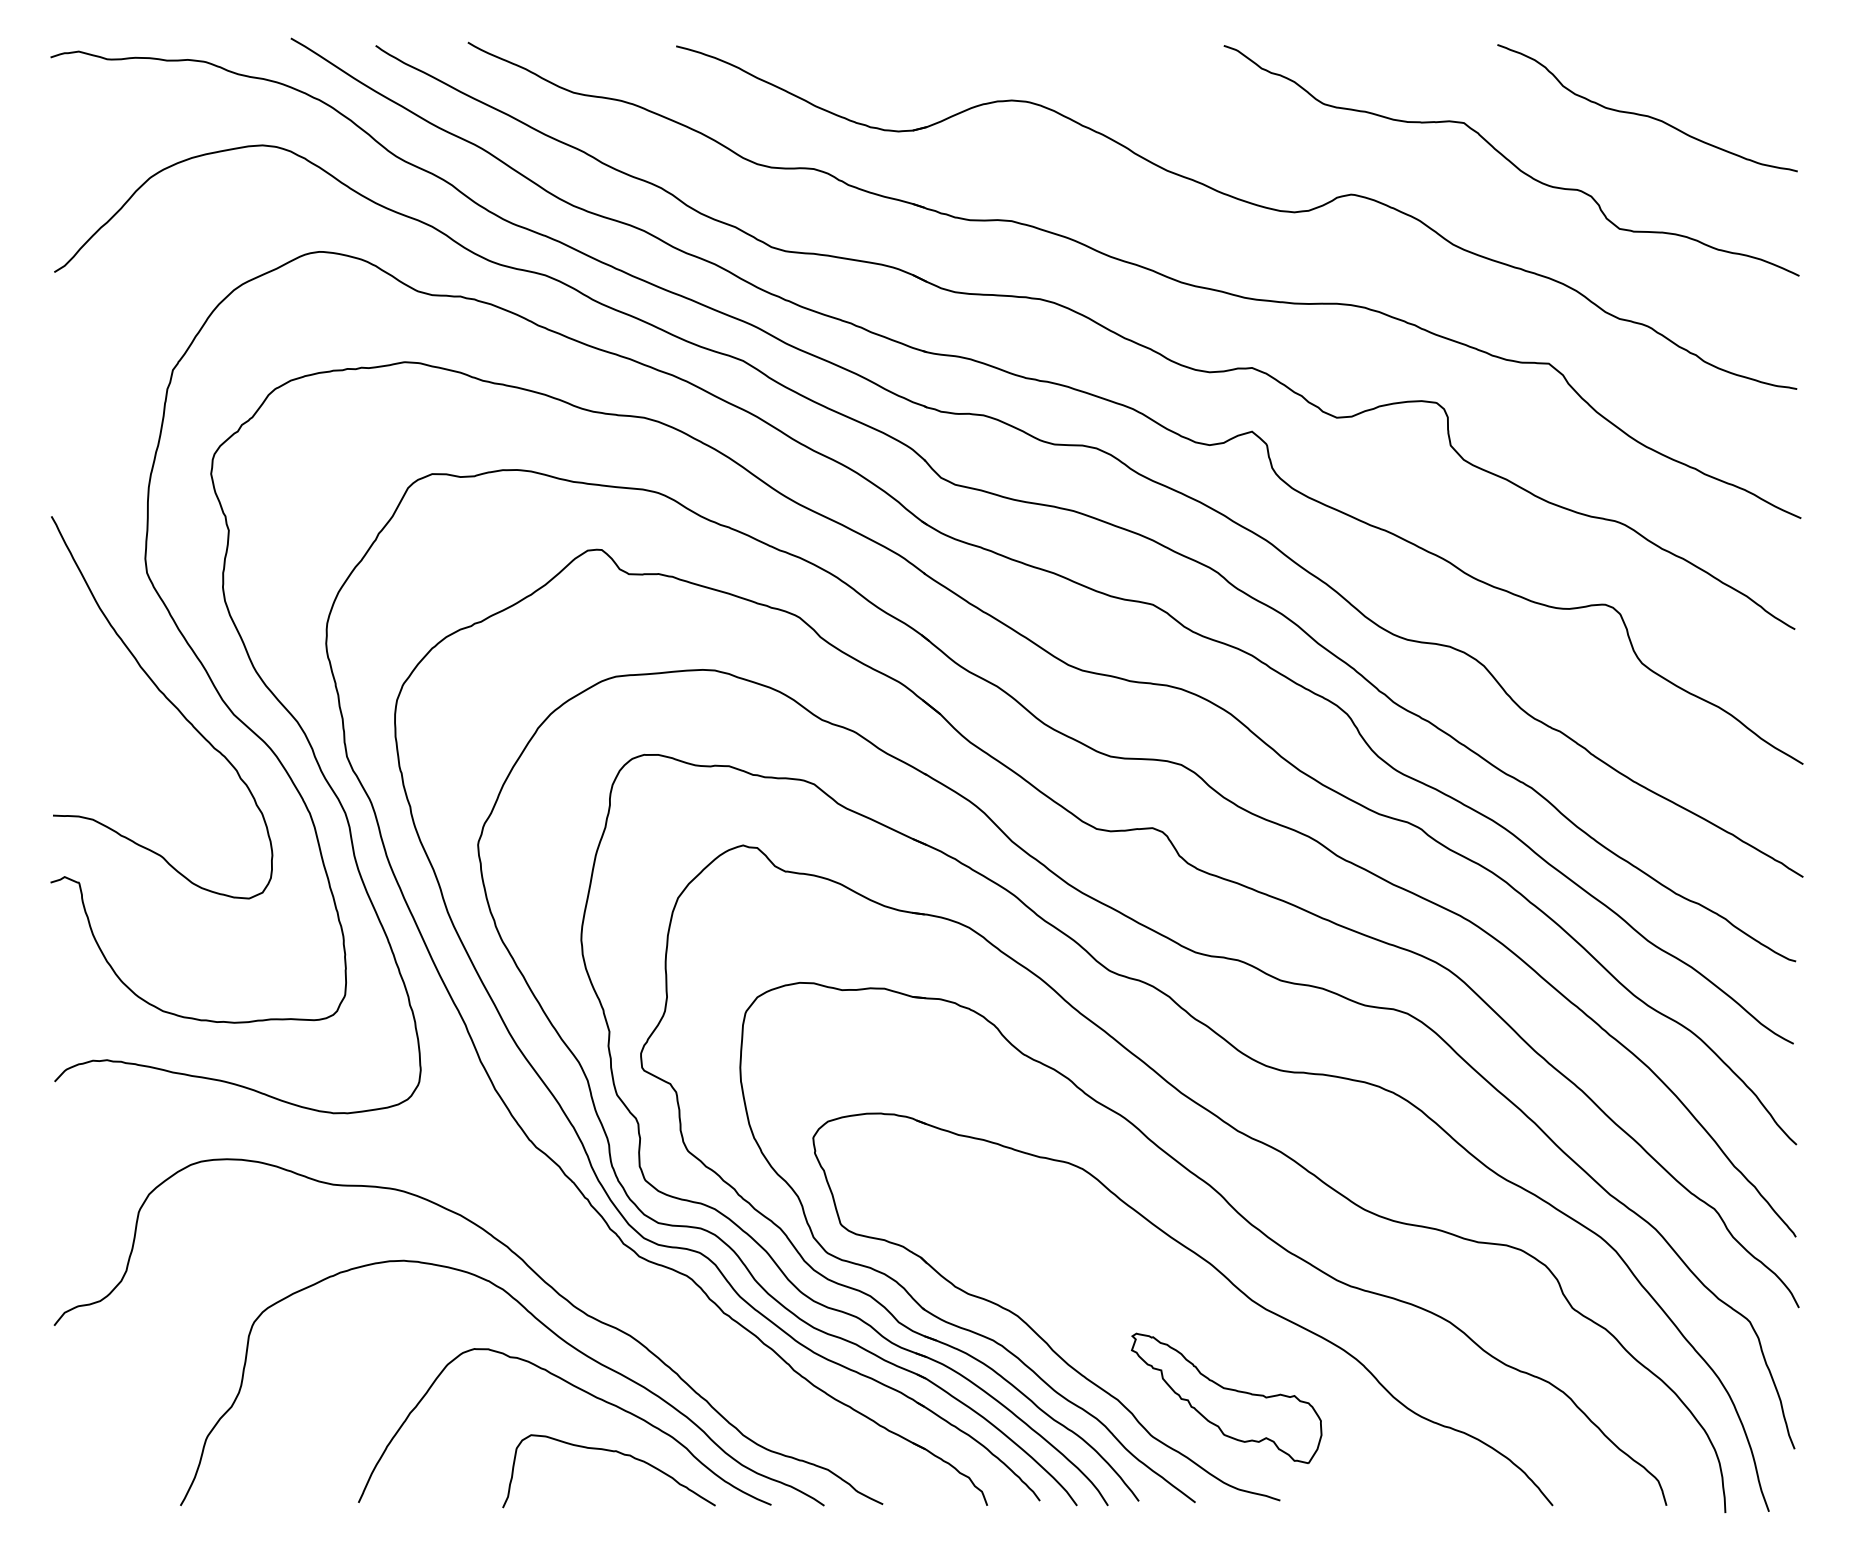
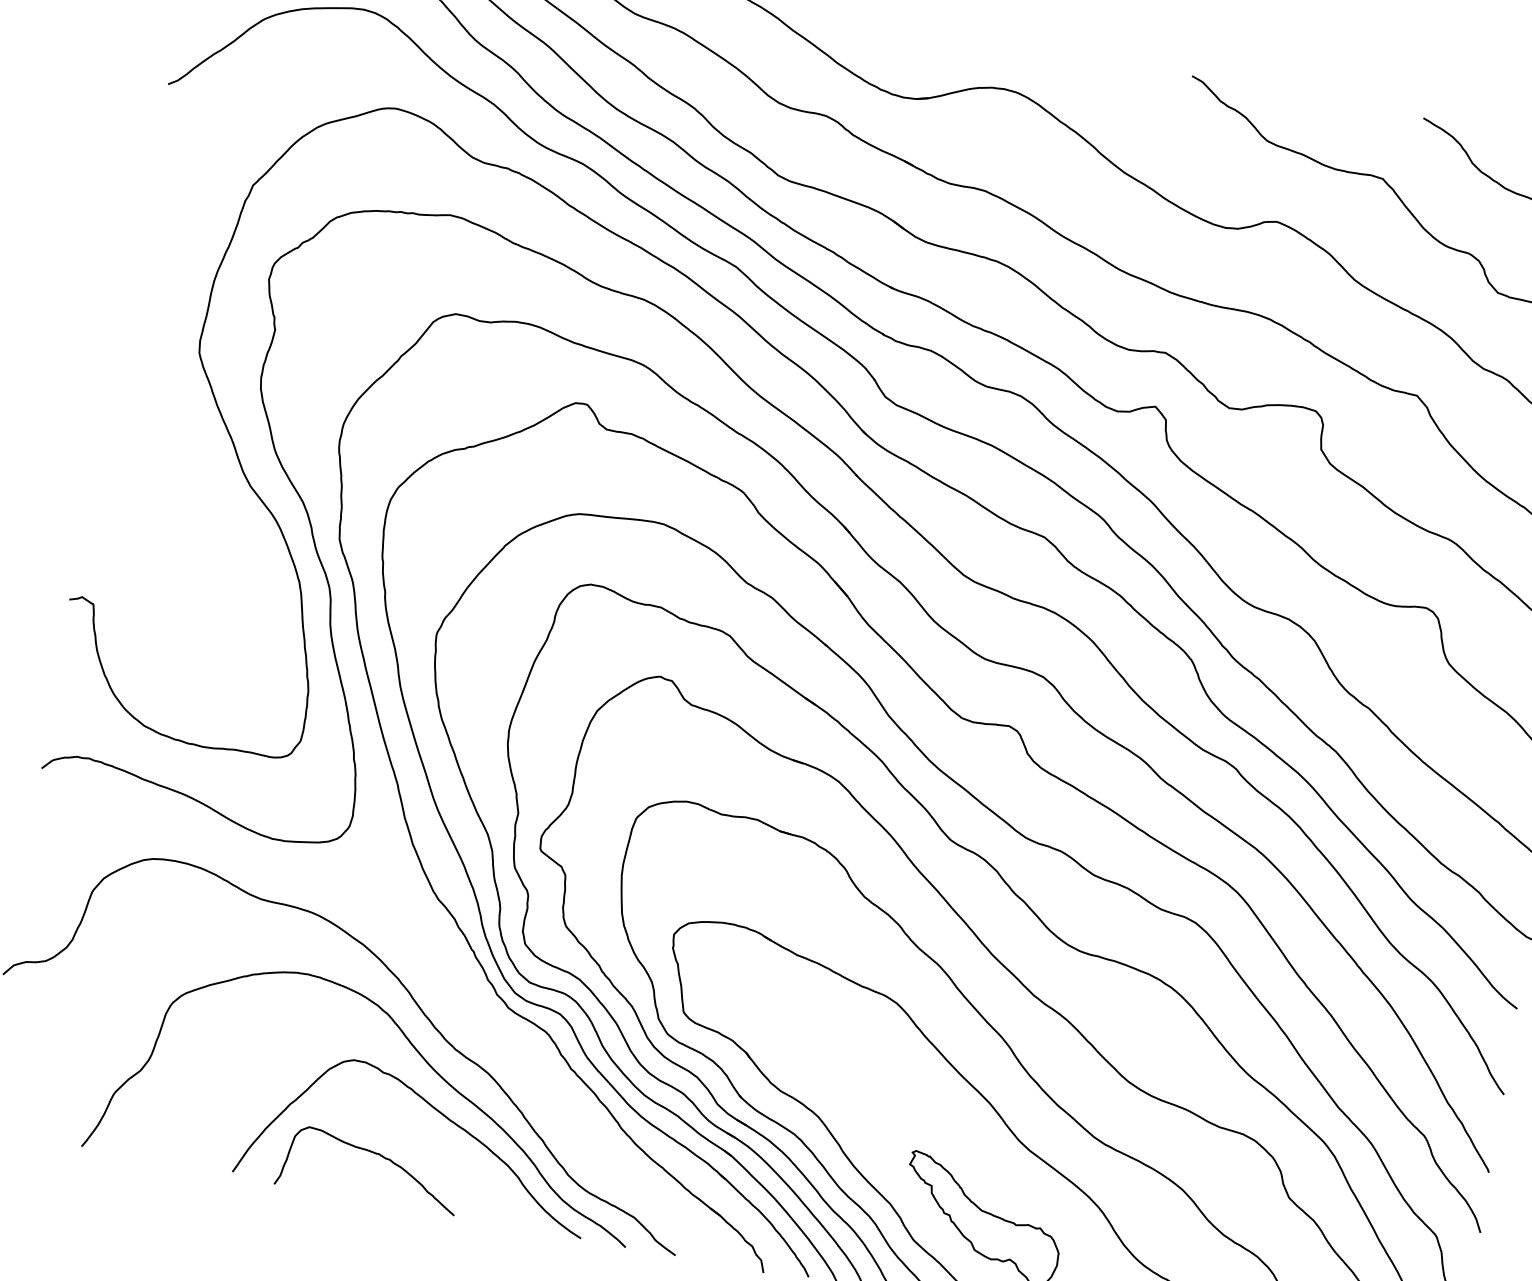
curve: (168, 701) -> (197, 464), removed
curve: (613, 1452) -> (376, 1154), moved

